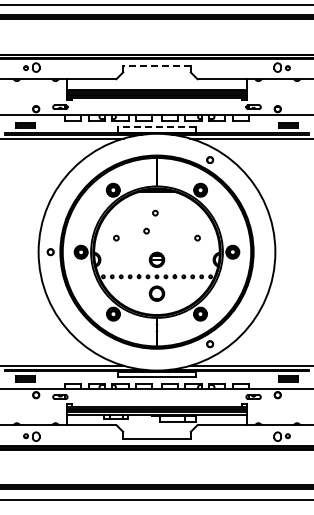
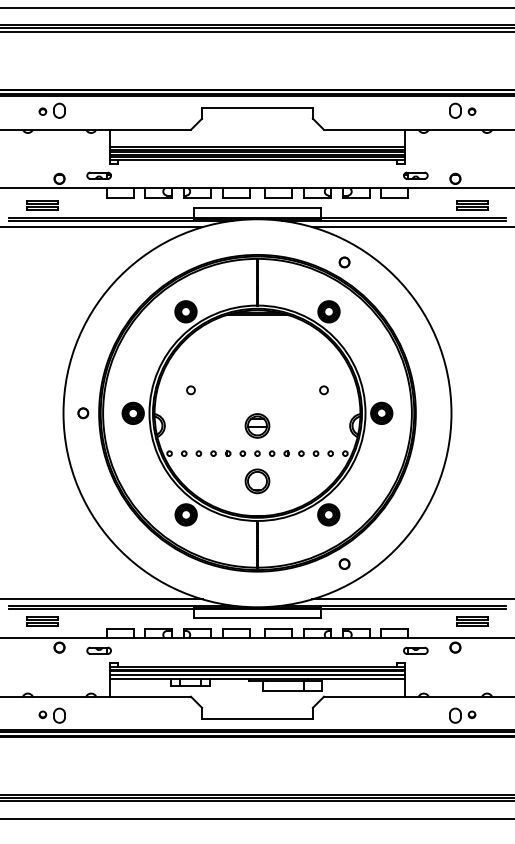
line: (157, 65) -> (258, 107), dashed -> solid
line: (157, 127) -> (258, 208), dashed -> solid
circle: (155, 212) -> (255, 348), removed
circle: (146, 230) -> (240, 377), removed

